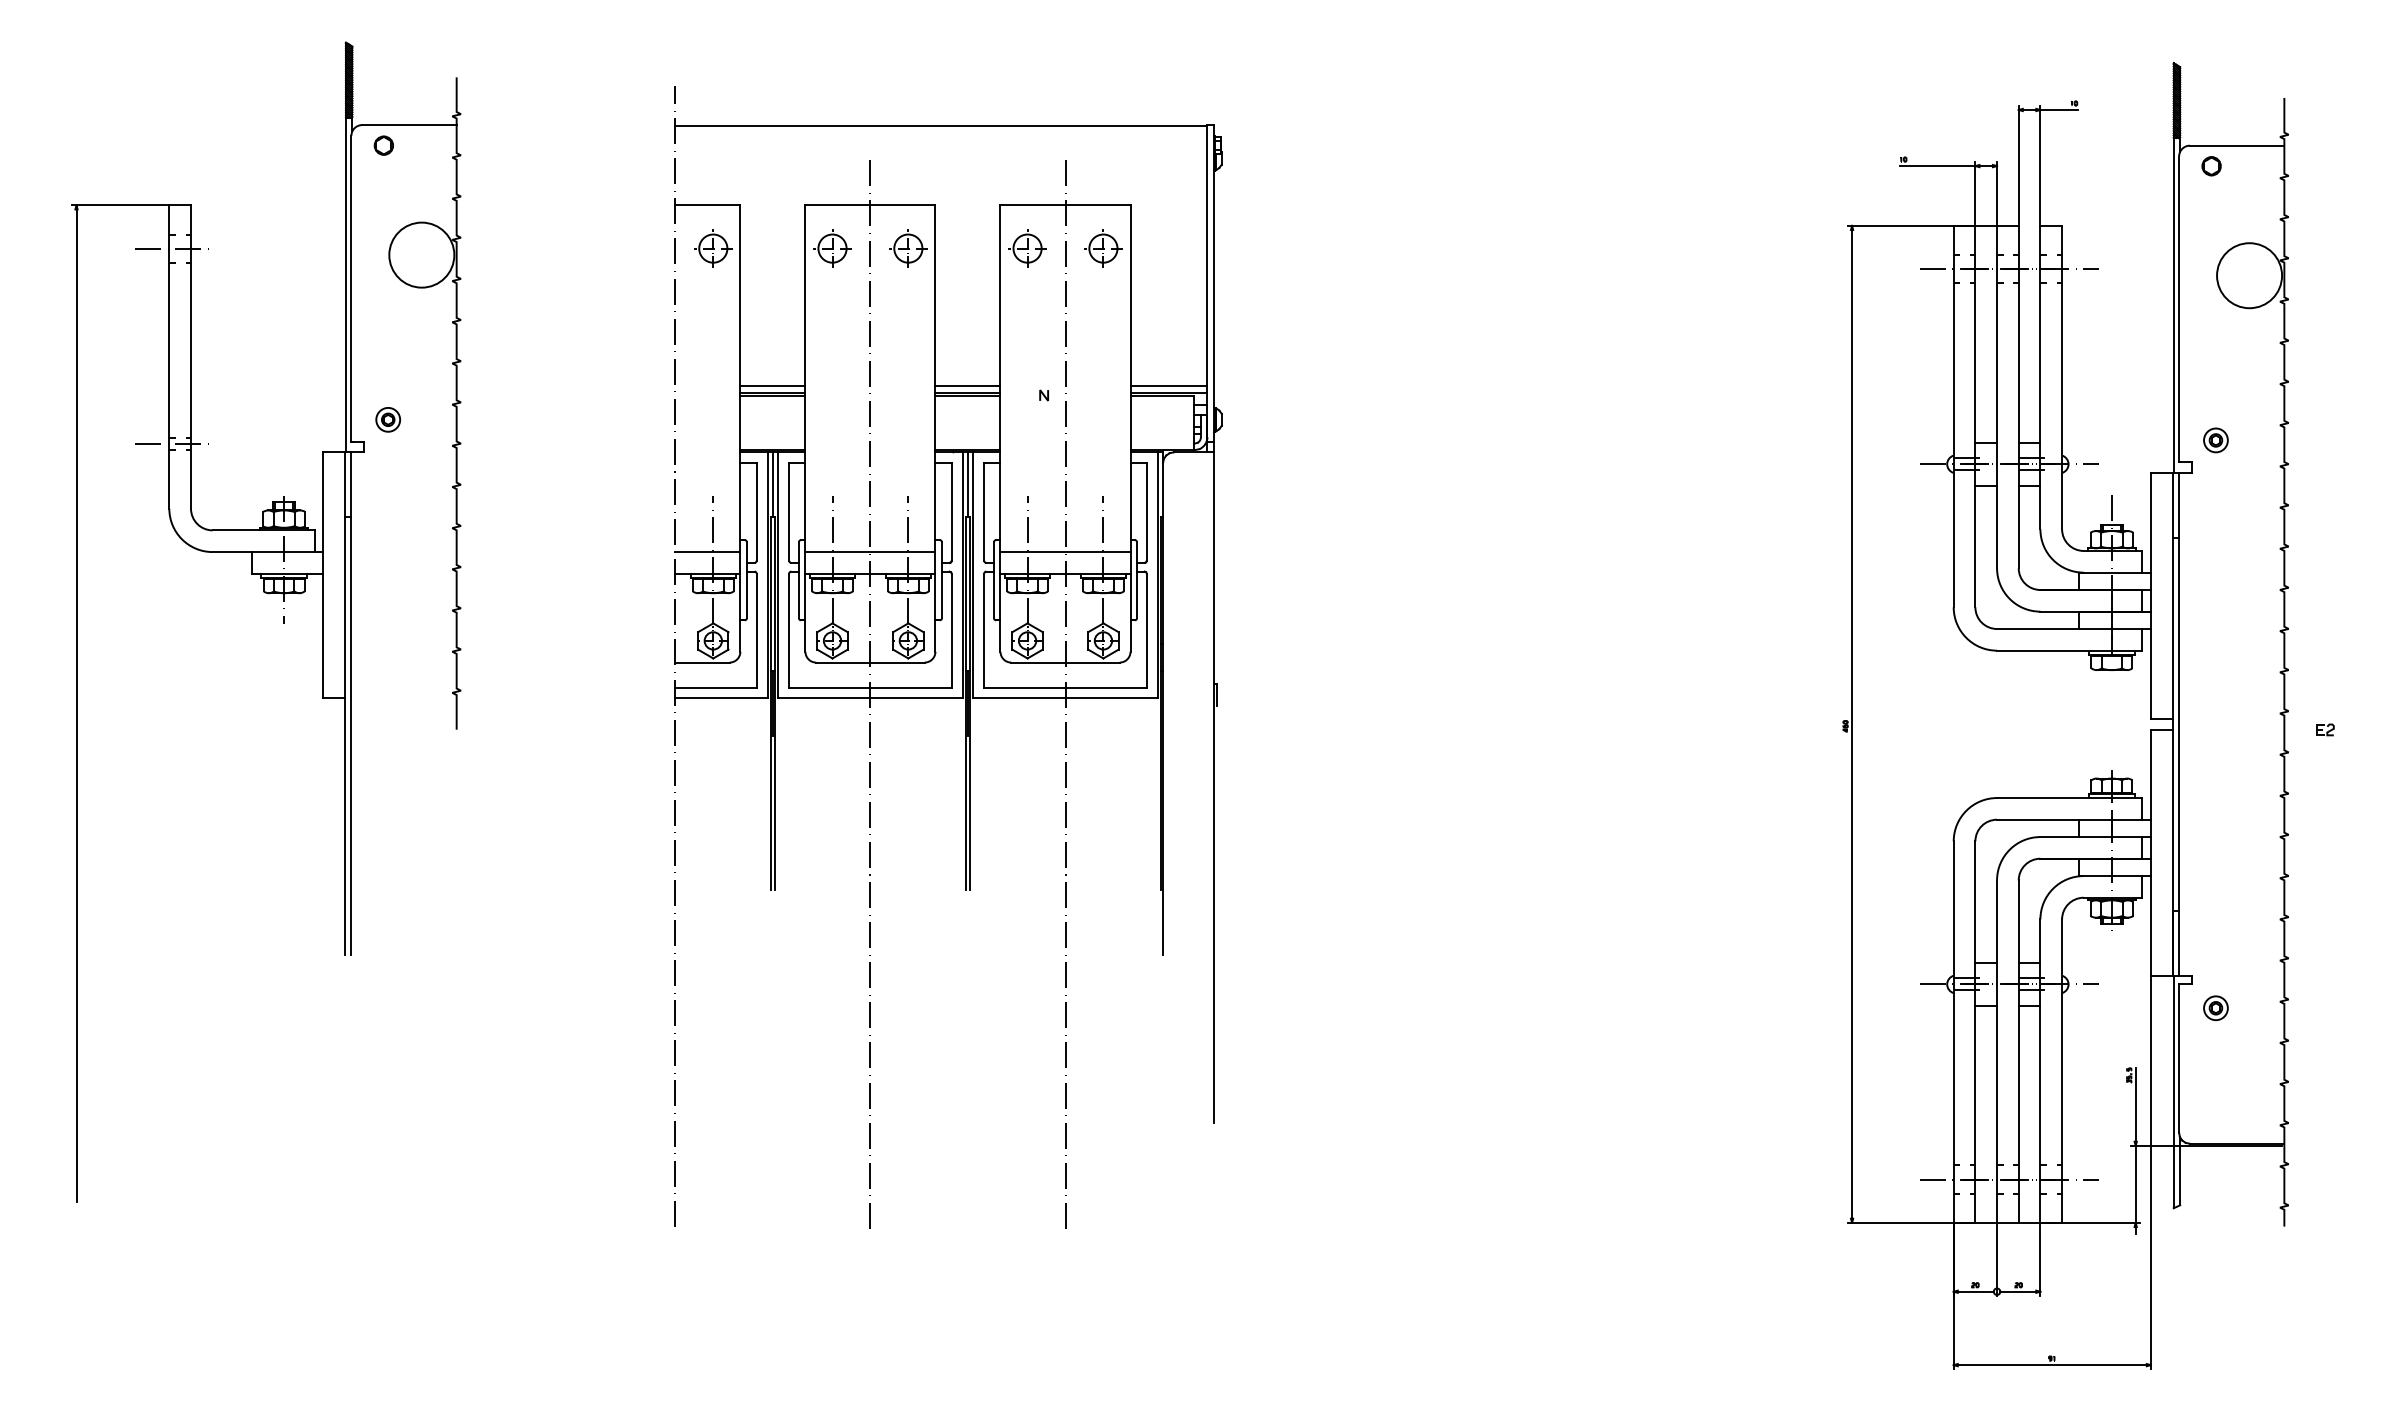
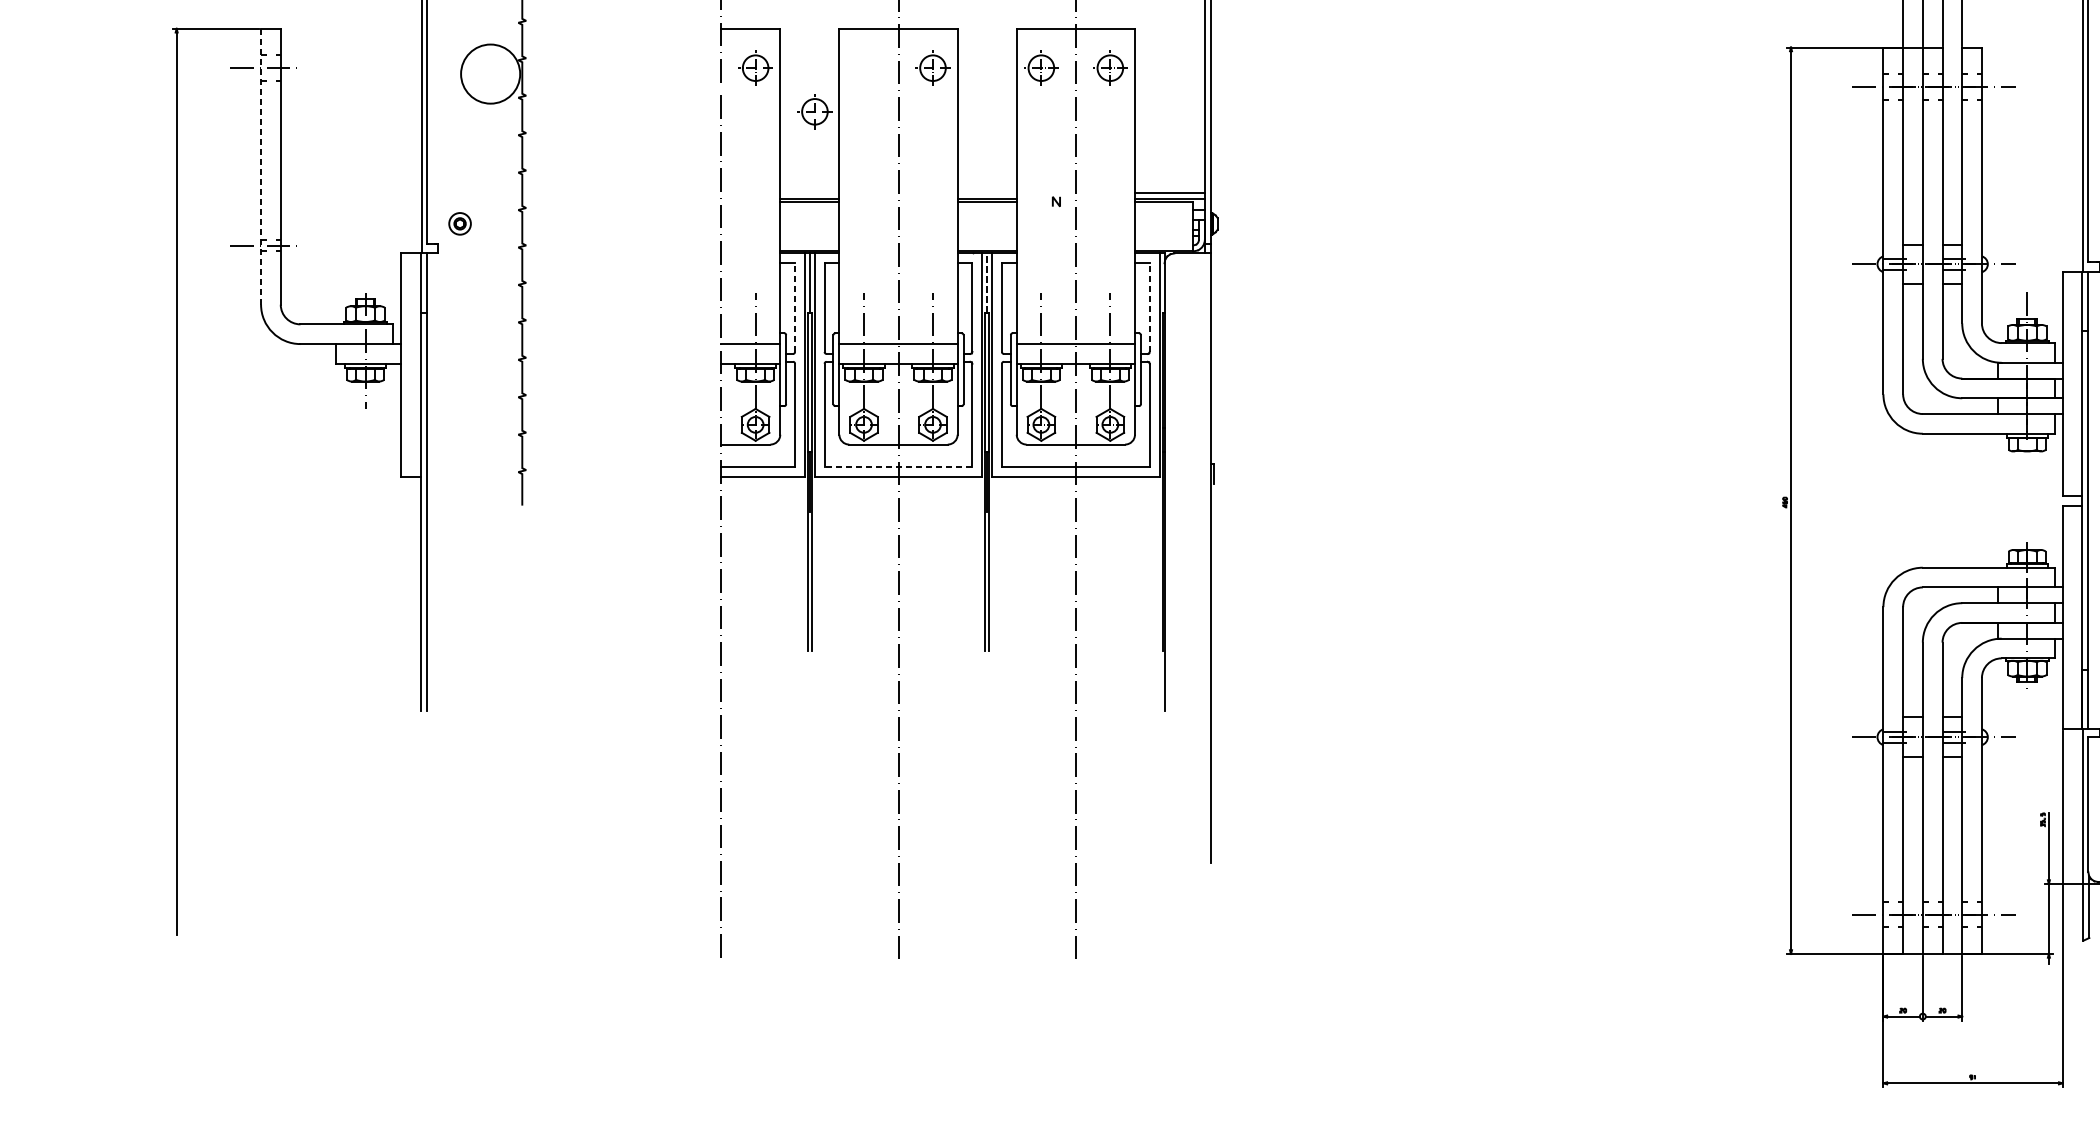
part: (832, 248) -> (814, 111), moved
line: (169, 357) -> (261, 167), solid -> dashed
line: (772, 386) -> (809, 193), removed
line: (967, 386) -> (986, 193), removed
line: (967, 484) -> (986, 282), solid -> dashed
line: (756, 511) -> (794, 307), solid -> dashed
line: (1146, 511) -> (1149, 307), solid -> dashed
line: (869, 687) -> (897, 467), solid -> dashed

